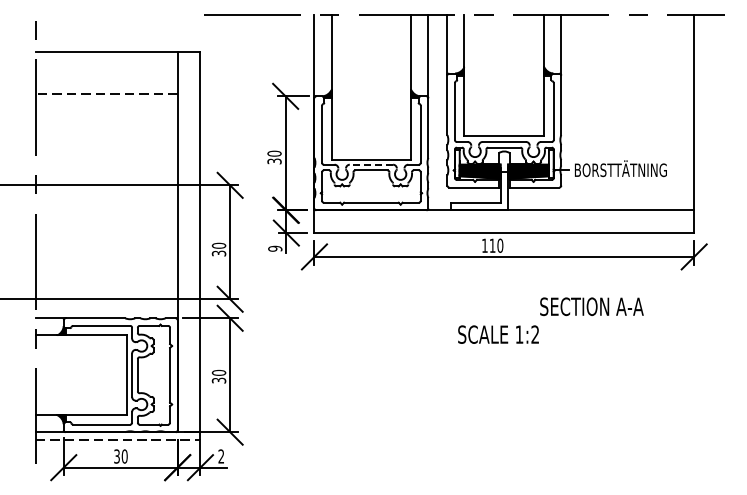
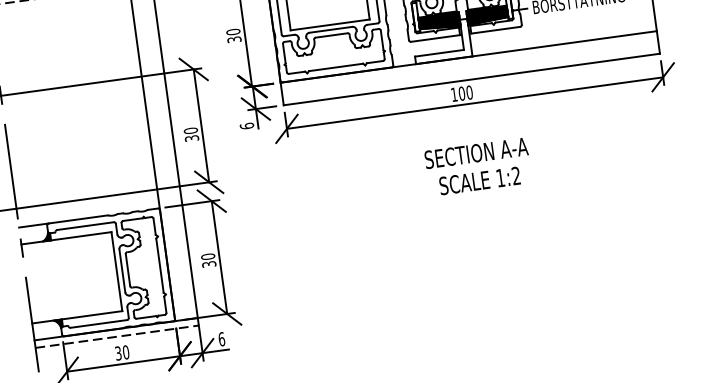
line: (371, 164) -> (330, 29), dashed -> solid
text: (492, 245) -> (461, 93), 110 -> 100
text: (275, 248) -> (247, 125), 9 -> 6
text: (591, 306) -> (476, 153), moved
text: (221, 456) -> (221, 339), 2 -> 6

